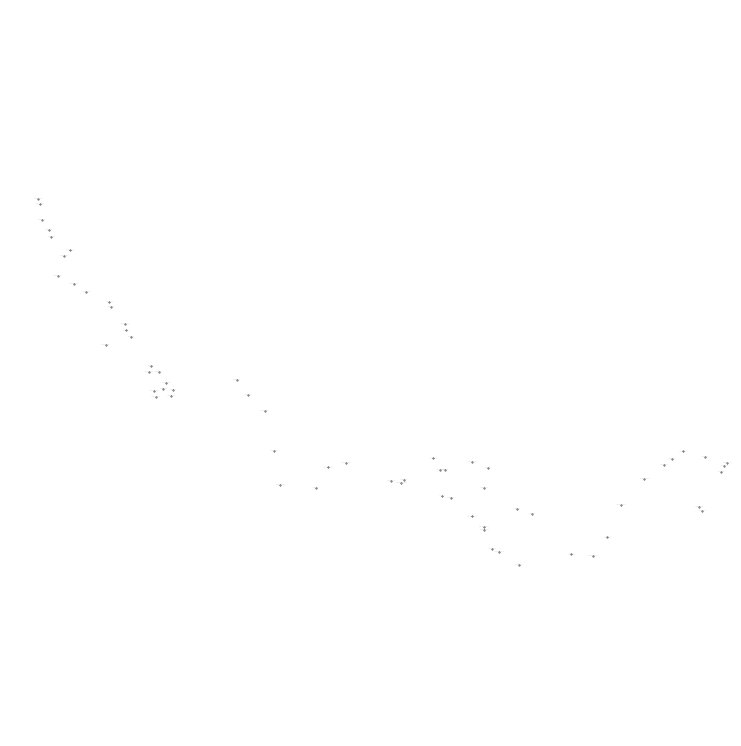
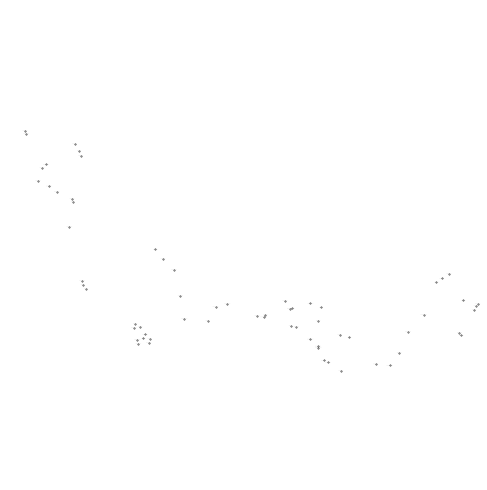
part: (47, 229) -> (78, 150), moved
part: (128, 331) -> (84, 285), moved
part: (162, 382) -> (142, 334), moved
part: (673, 458) -> (442, 278), moved

